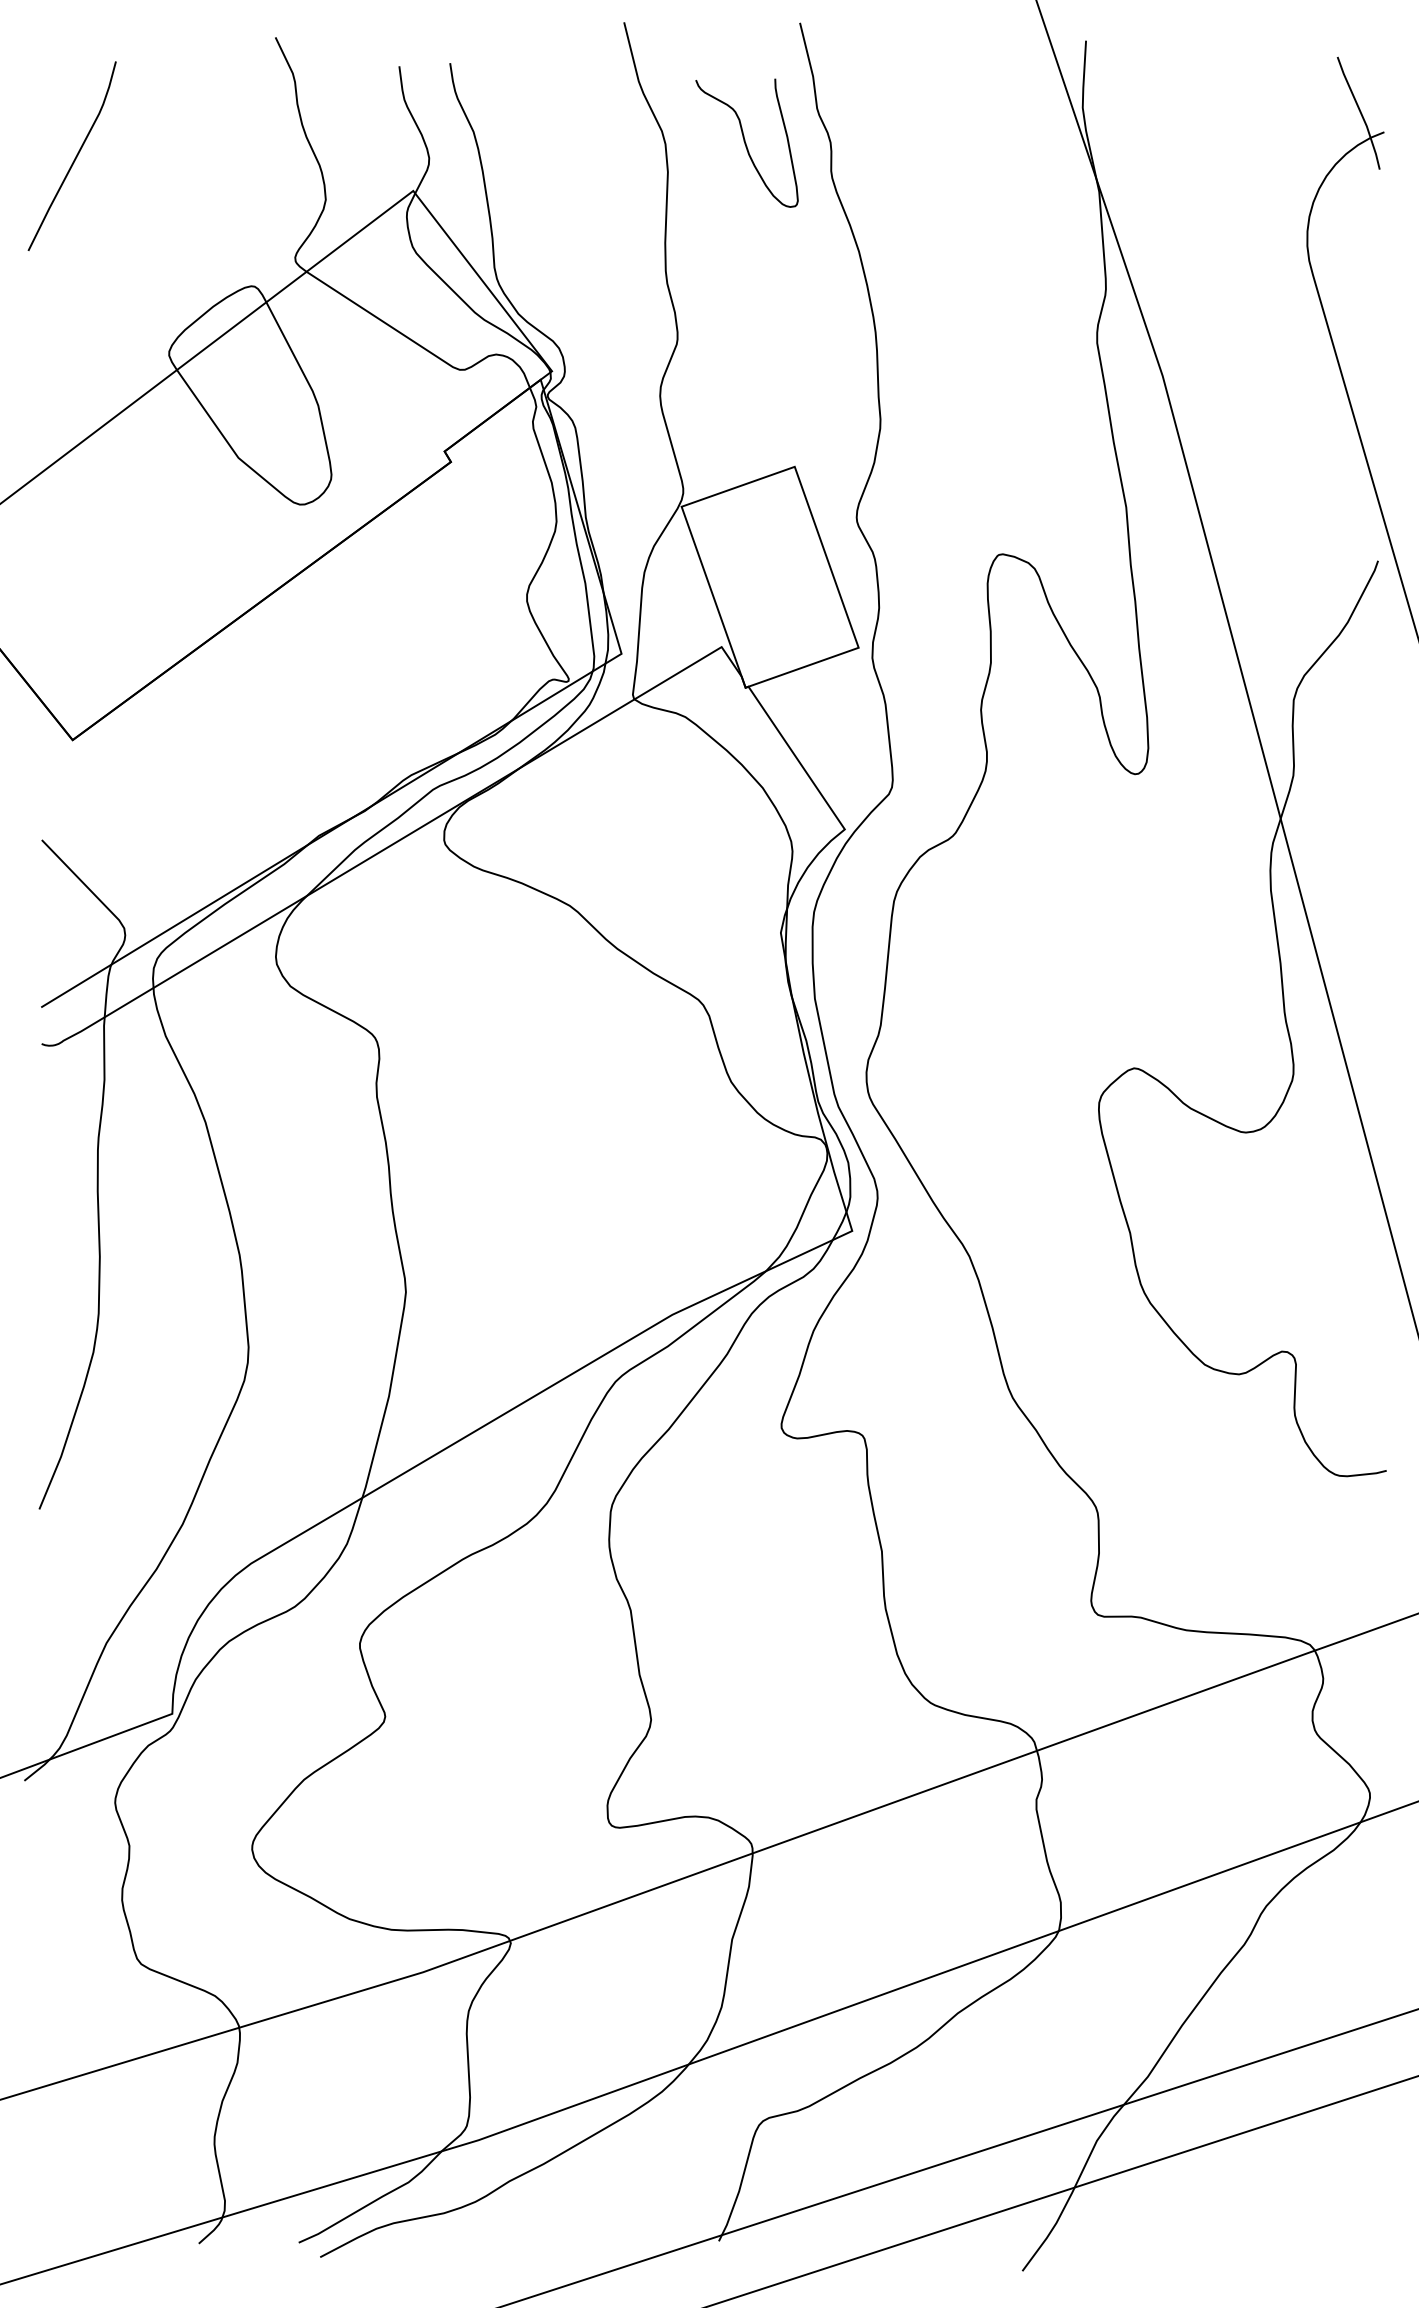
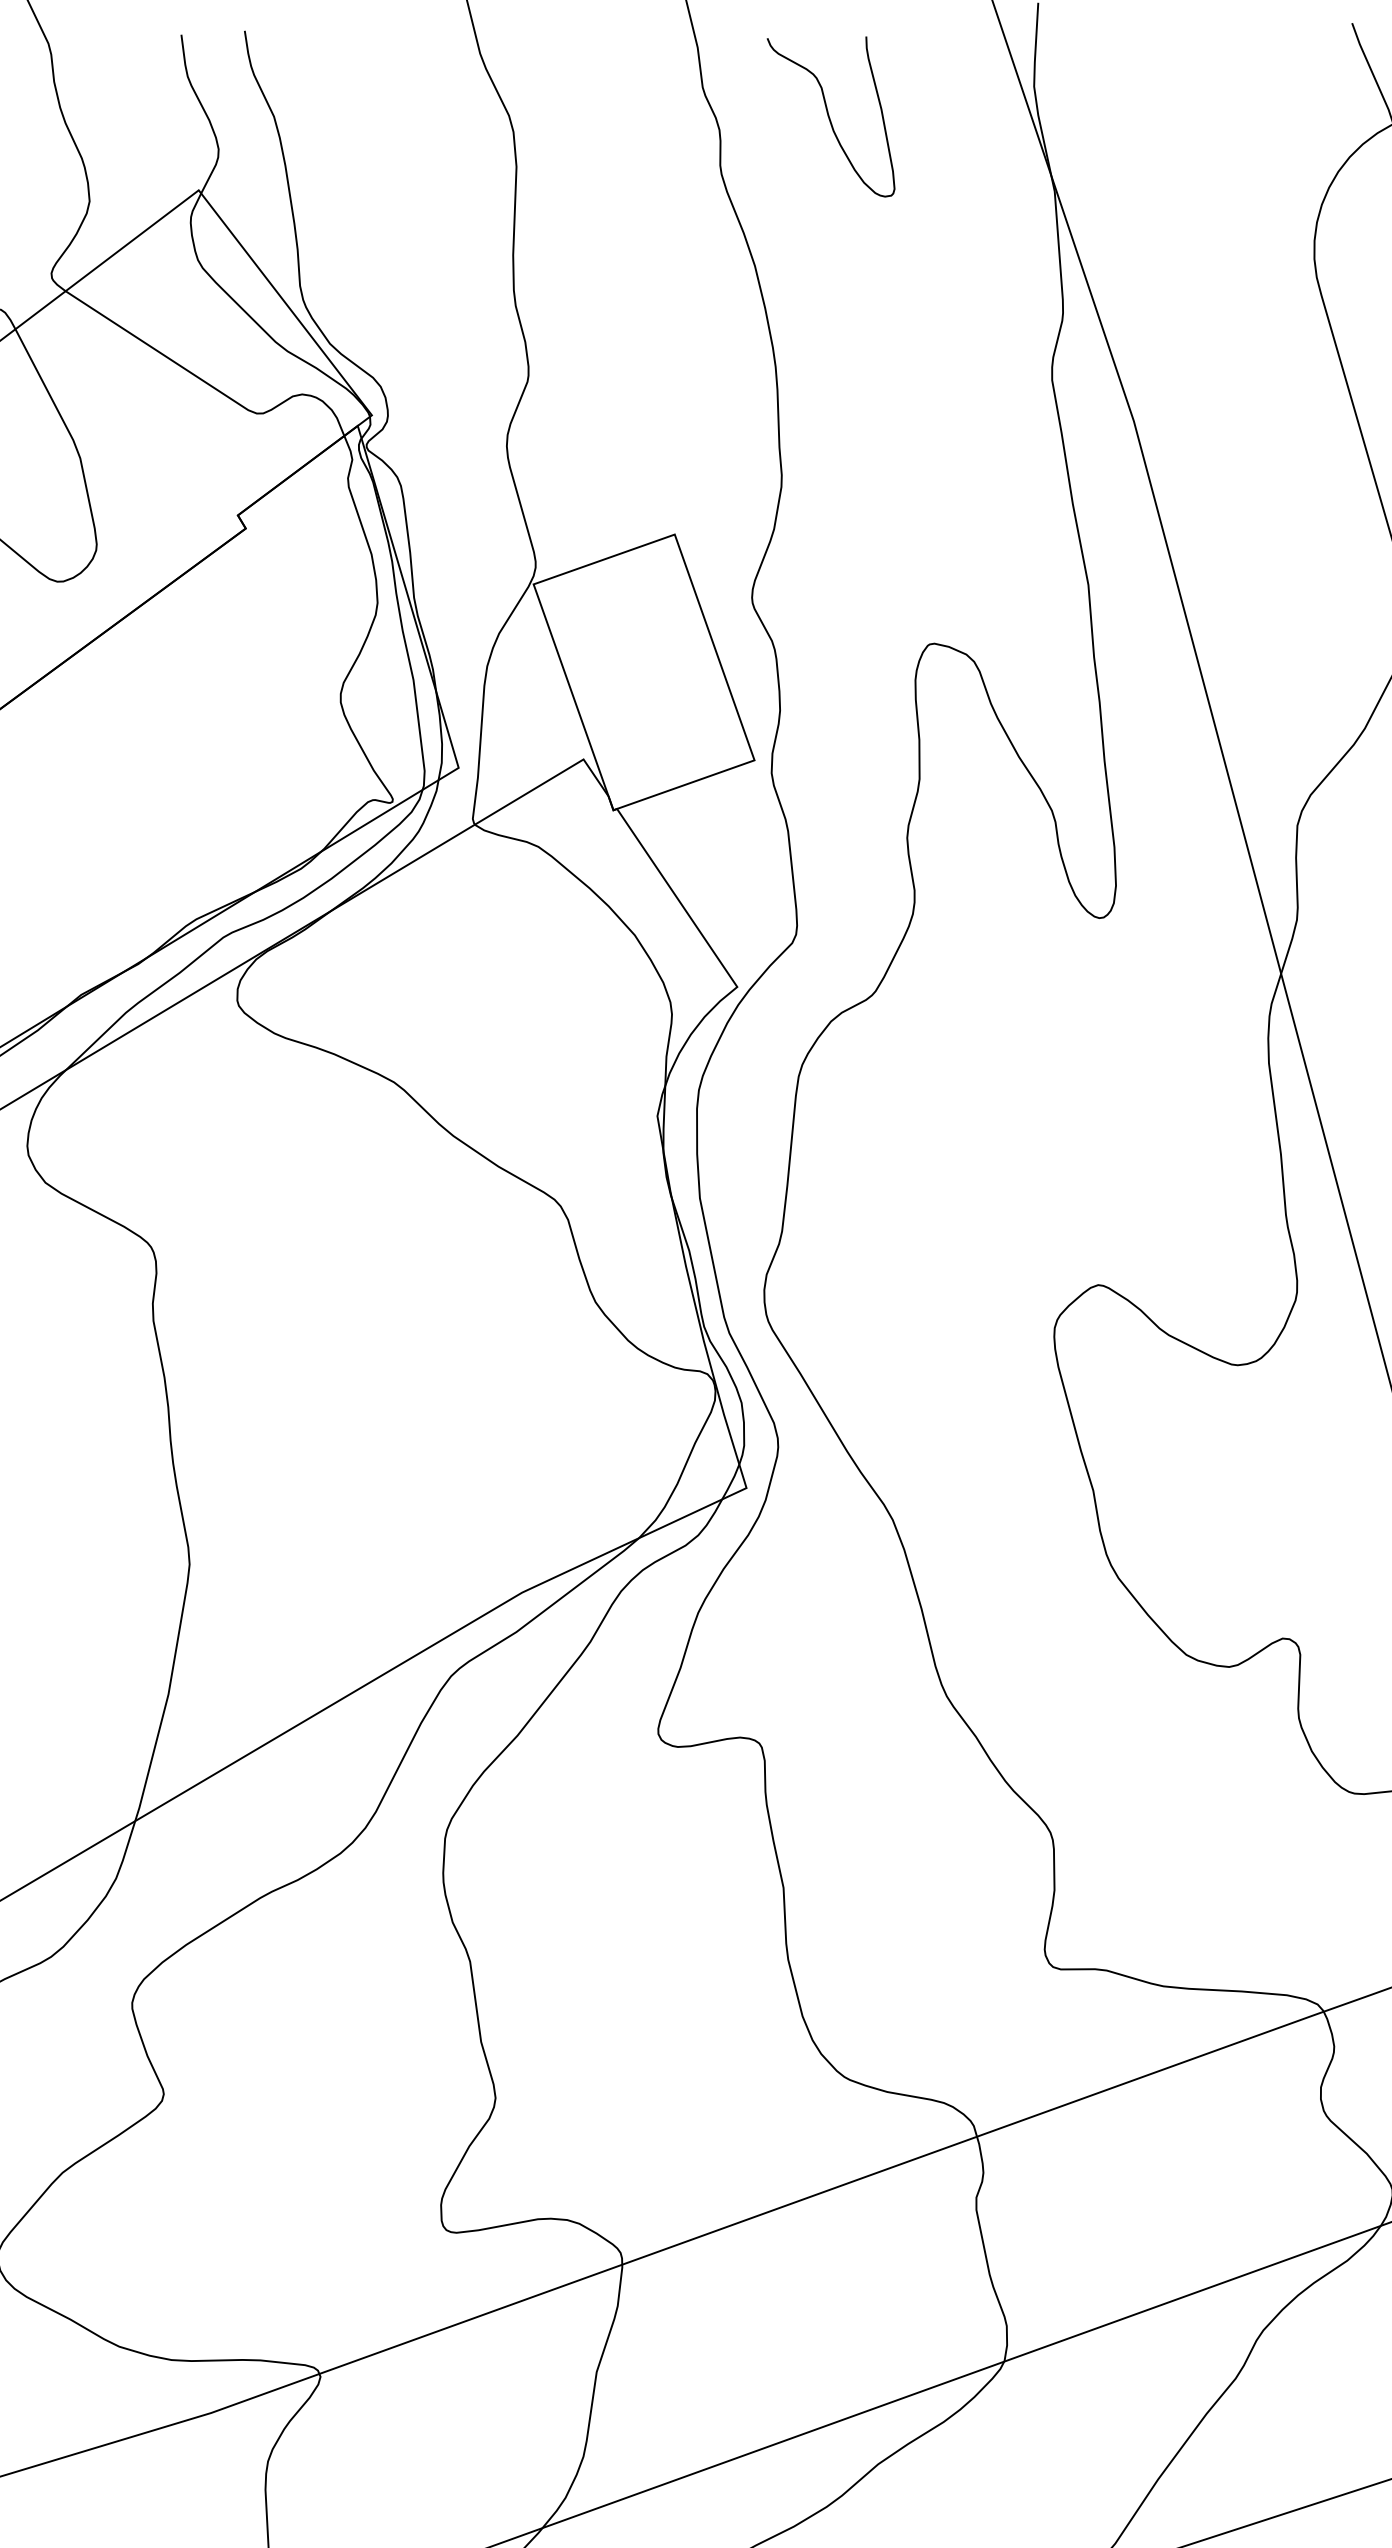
curve: (745, 142) -> (829, 116), moved

